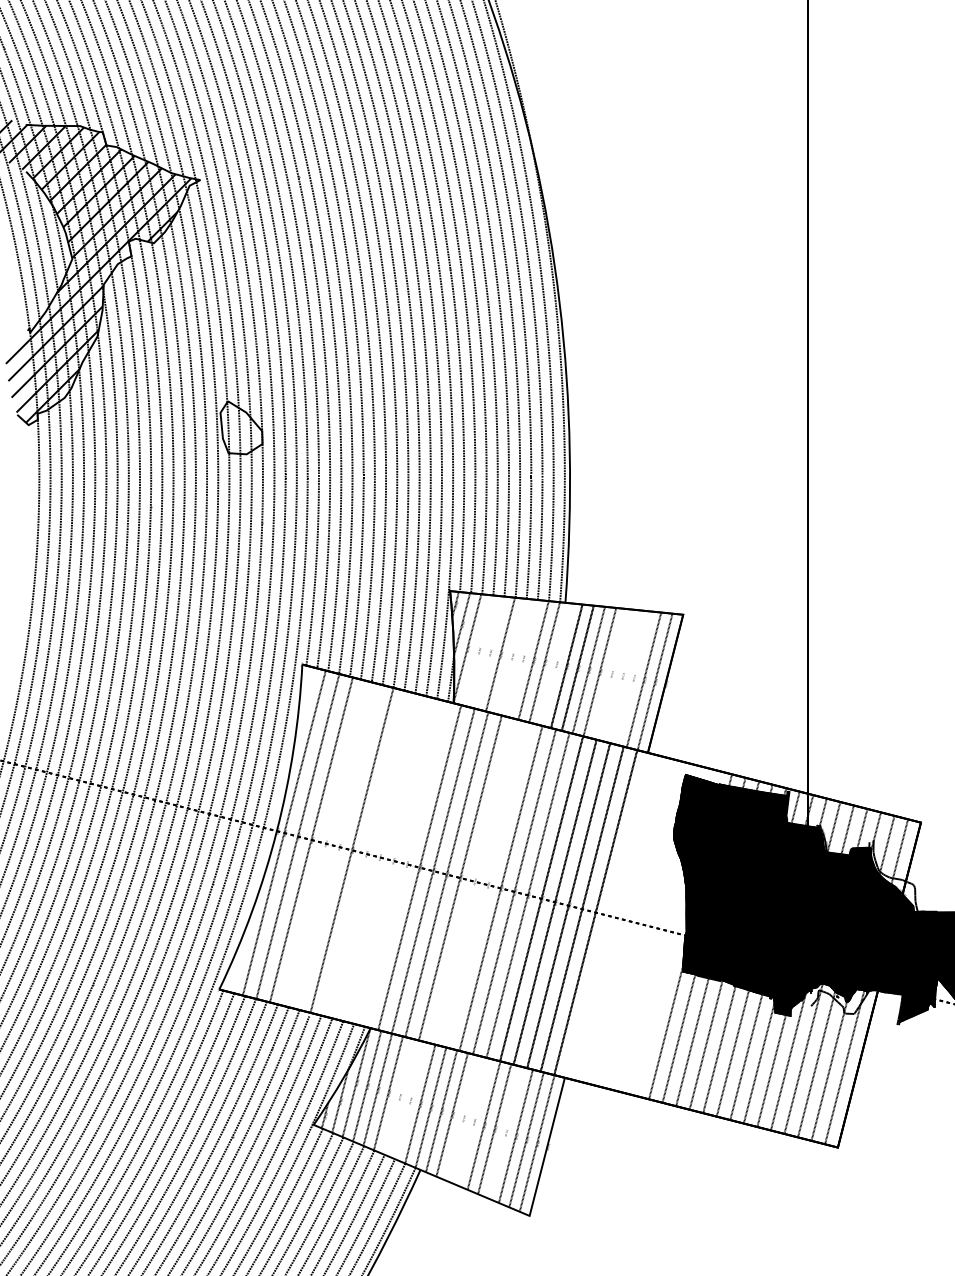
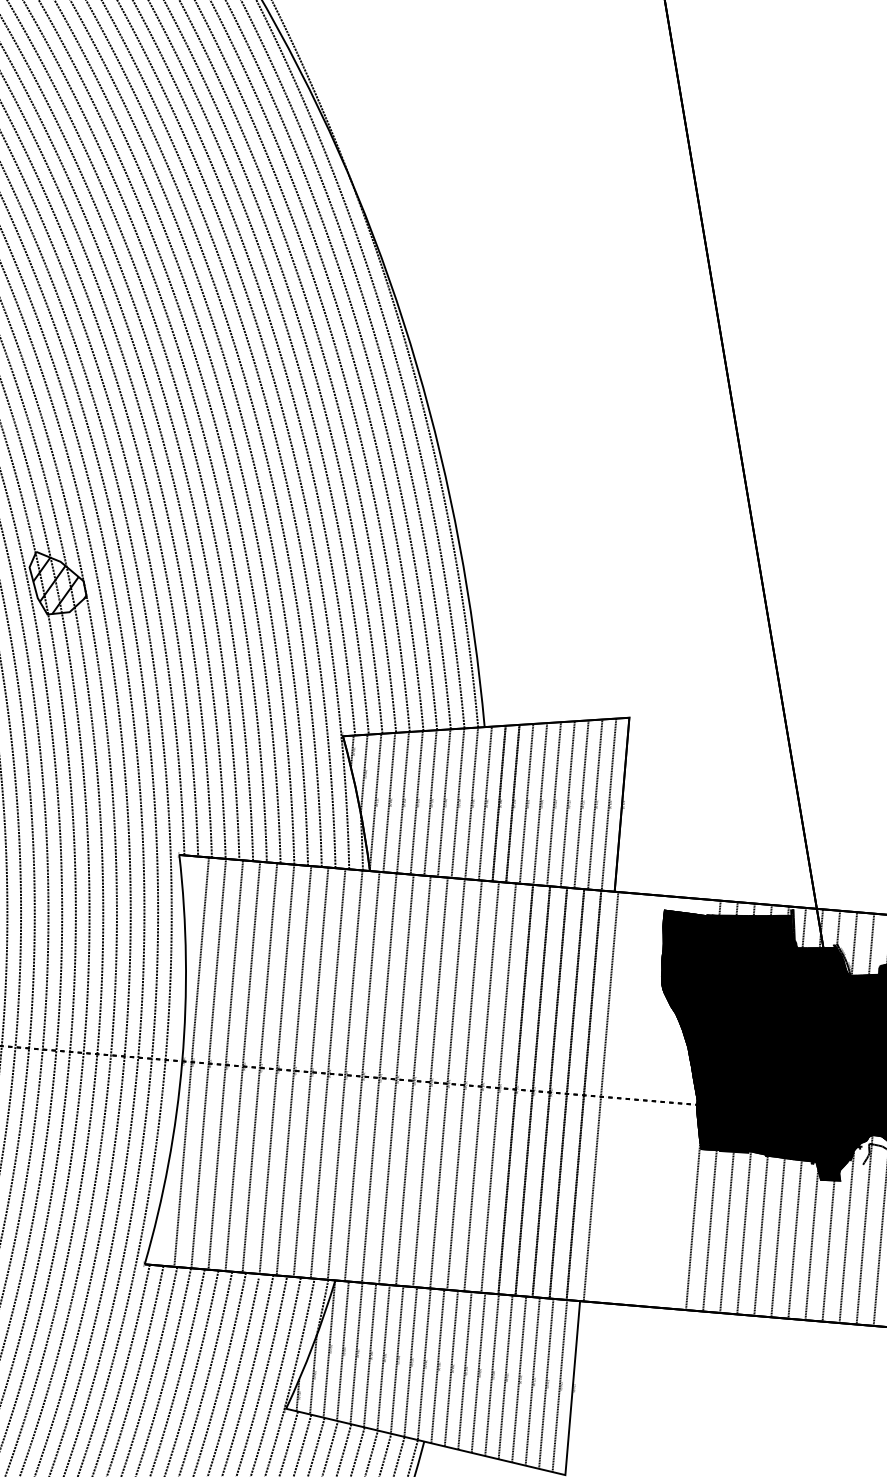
hatch: (241, 430) -> (58, 584), added
line: (478, 650) -> (389, 802), added
line: (489, 652) -> (402, 802), added
line: (511, 656) -> (430, 802), added
line: (522, 658) -> (444, 803), added
line: (555, 664) -> (485, 803), added
line: (610, 674) -> (553, 804), added
line: (621, 675) -> (567, 803), added
line: (632, 677) -> (580, 803), added
line: (324, 842) -> (242, 1065), added
line: (338, 846) -> (259, 1067), added
line: (365, 853) -> (293, 1070), added
line: (378, 856) -> (310, 1071), added
line: (392, 860) -> (327, 1073), added
line: (405, 863) -> (344, 1074), added
line: (473, 881) -> (429, 1082), added
line: (486, 884) -> (446, 1083), added
line: (608, 915) -> (599, 1096), added
line: (398, 1096) -> (382, 1357), added
line: (409, 1100) -> (396, 1359), added
line: (462, 1118) -> (464, 1370), added
line: (473, 1121) -> (478, 1372), added
line: (505, 1132) -> (519, 1379), added

